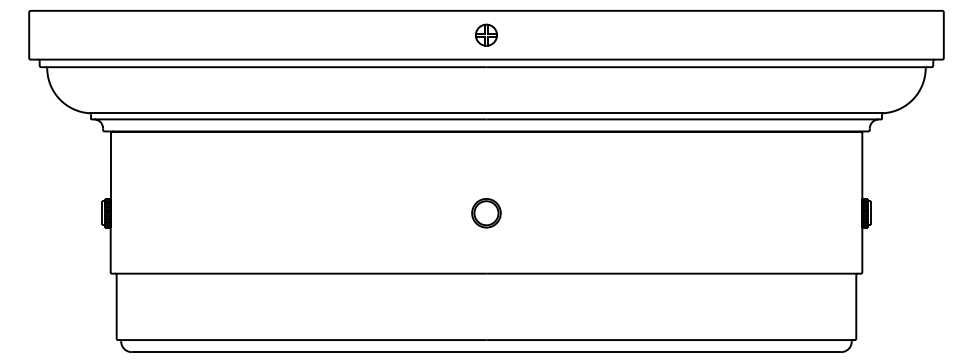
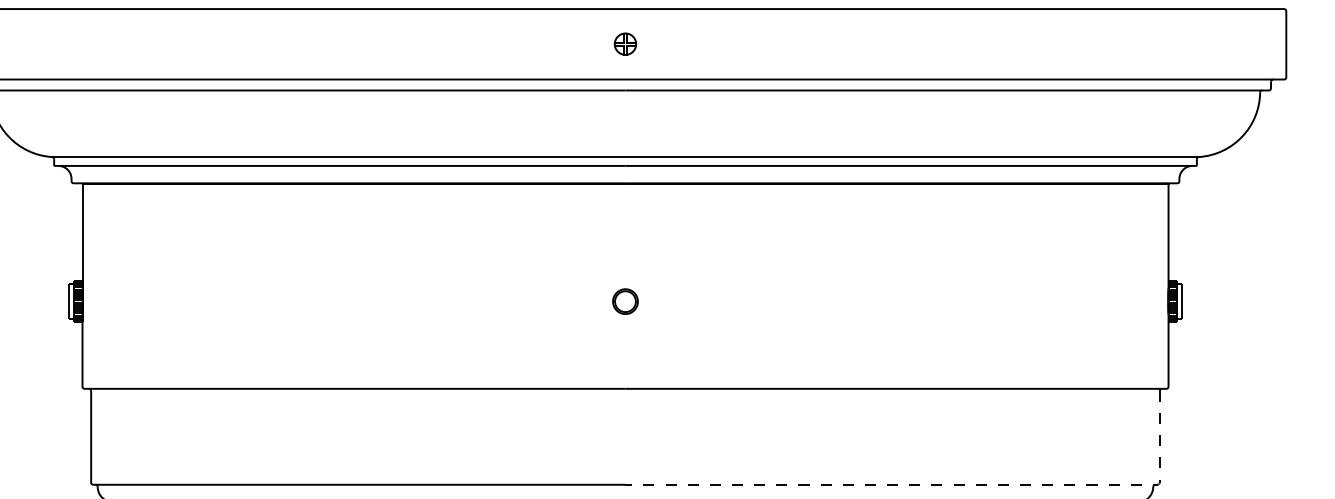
part: (486, 34) -> (625, 43), size x0.7
part: (486, 213) -> (625, 301), size x0.6
line: (711, 340) -> (950, 485), solid -> dashed

